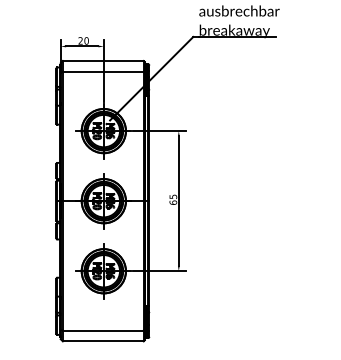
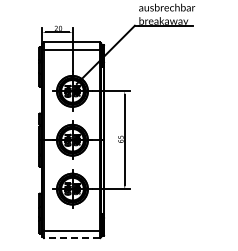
line: (102, 342) -> (71, 238), solid -> dashed

